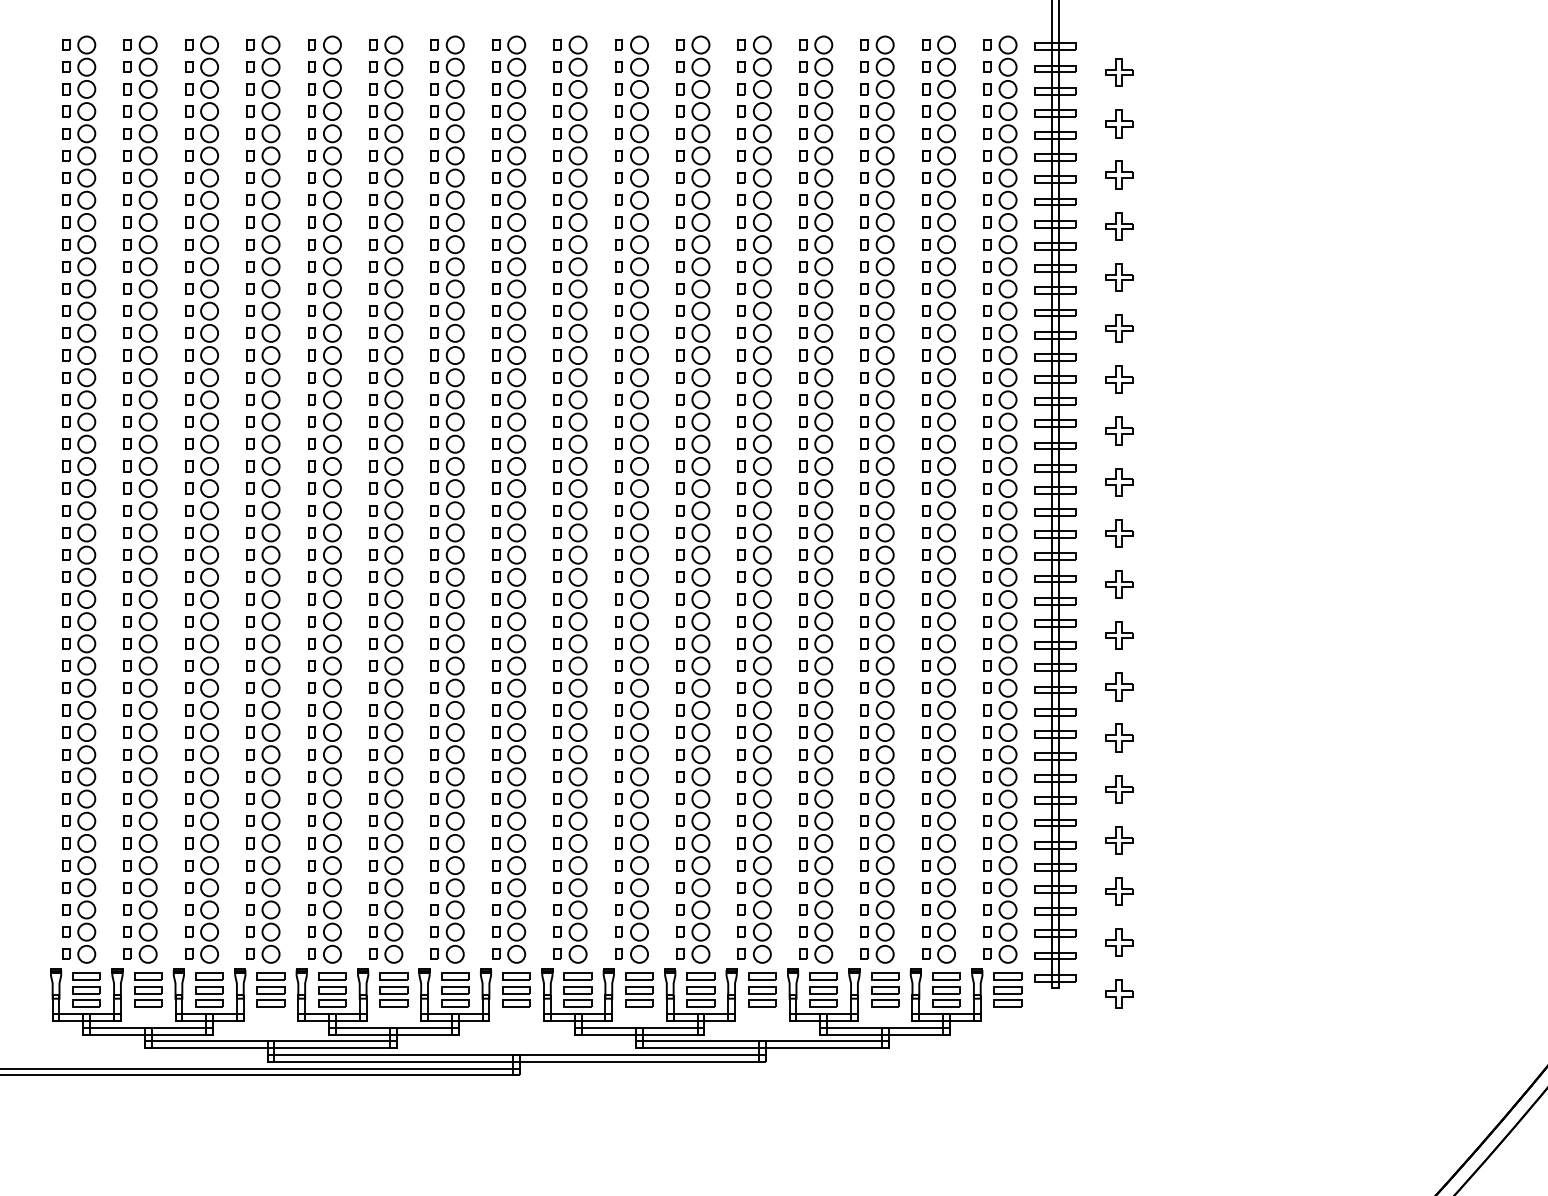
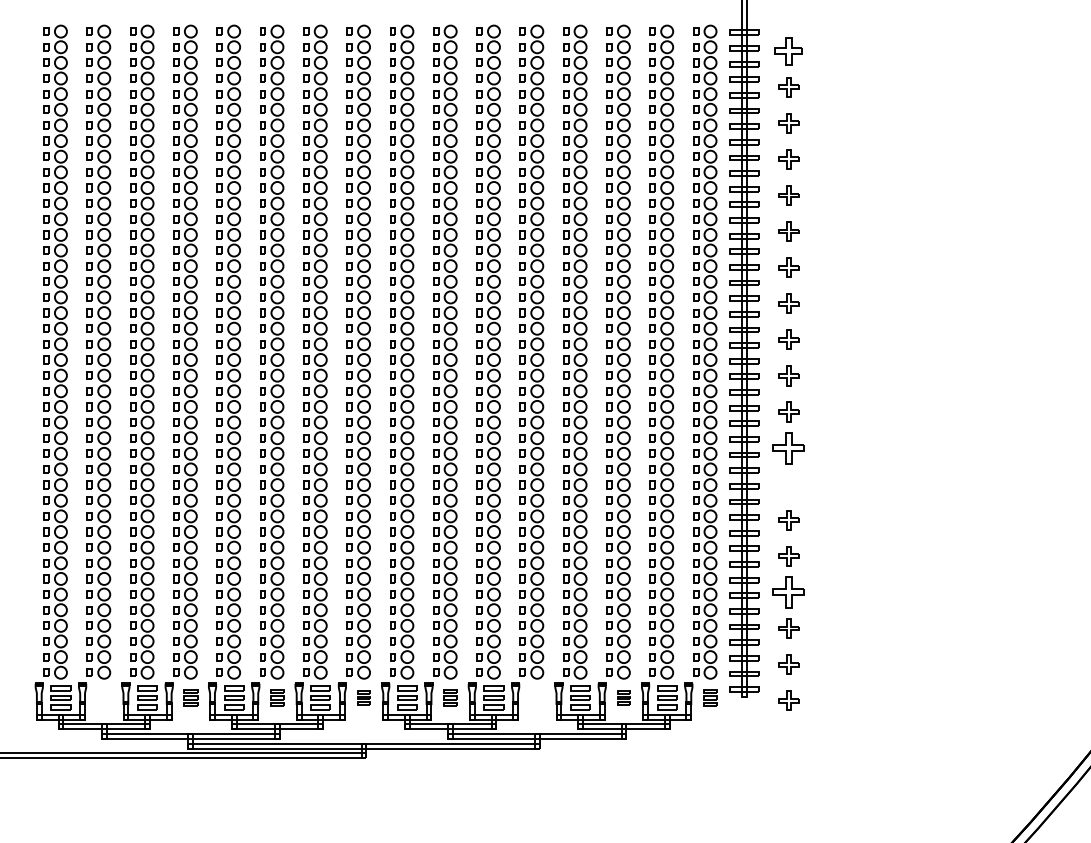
part: (1119, 72) -> (789, 50), size x1.4
part: (1119, 635) -> (789, 447), size x1.6
part: (1119, 686) -> (789, 483), removed
part: (1119, 840) -> (789, 592), size x1.6
part: (148, 989) -> (104, 697), removed
part: (270, 989) -> (190, 697), size x0.7
part: (393, 989) -> (277, 697), size x0.7
part: (516, 989) -> (363, 697), size x0.6
part: (639, 989) -> (450, 697), size x0.7
part: (762, 989) -> (537, 697), removed
part: (885, 989) -> (624, 697), size x0.6
part: (1007, 989) -> (710, 697), size x0.7

